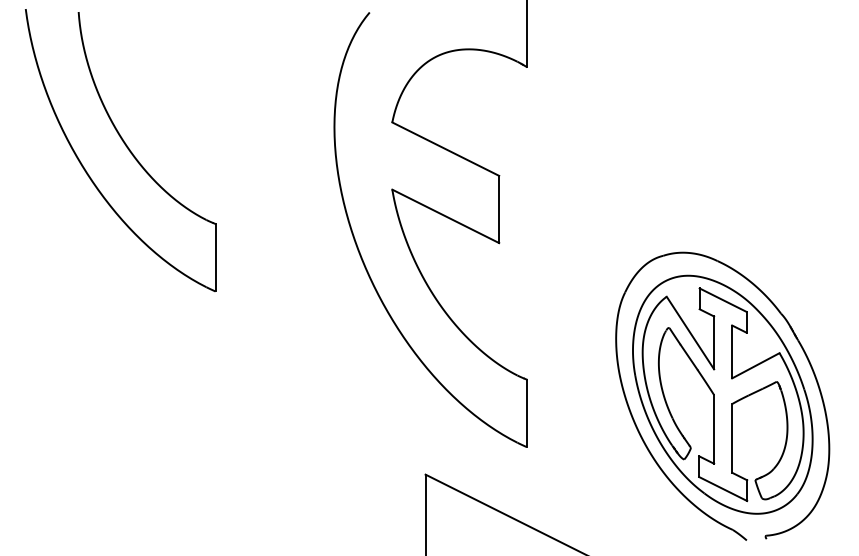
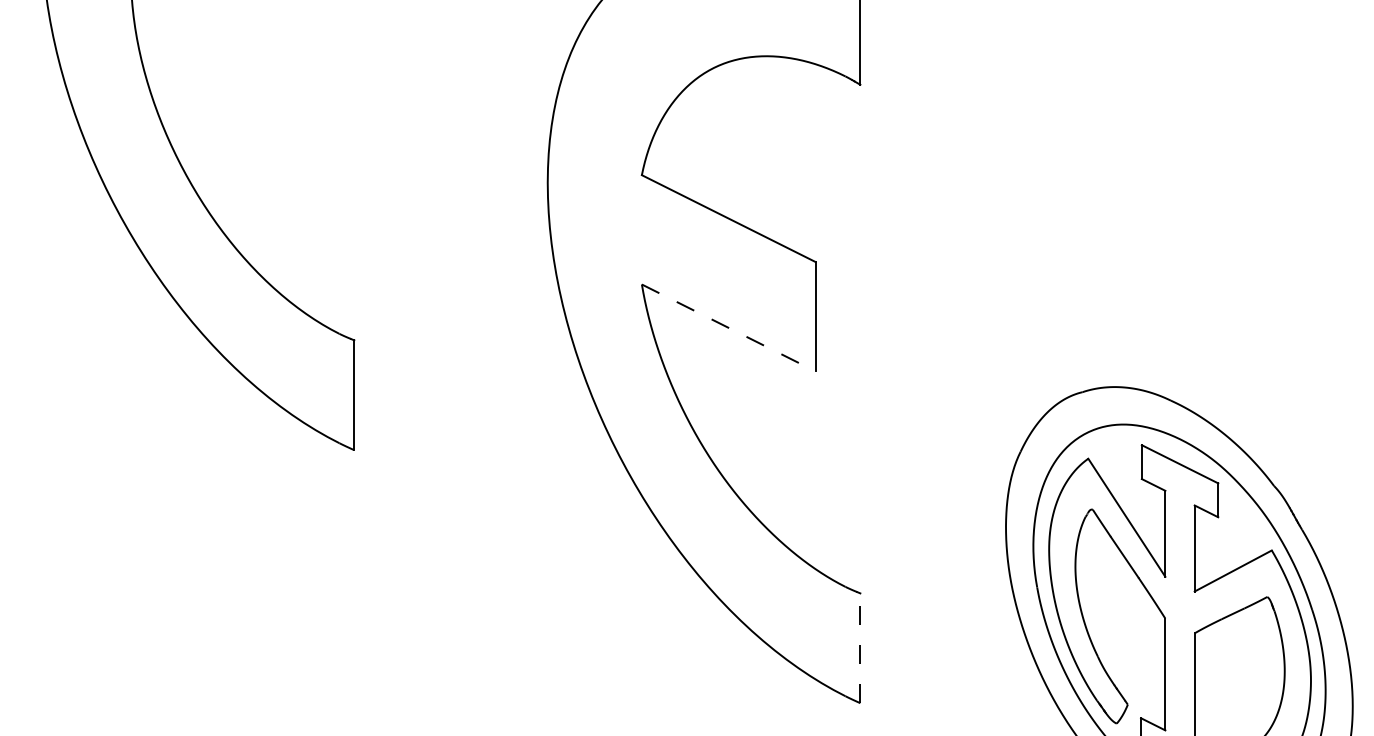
line: (445, 216) -> (728, 328), solid -> dashed
line: (526, 413) -> (860, 648), solid -> dashed

